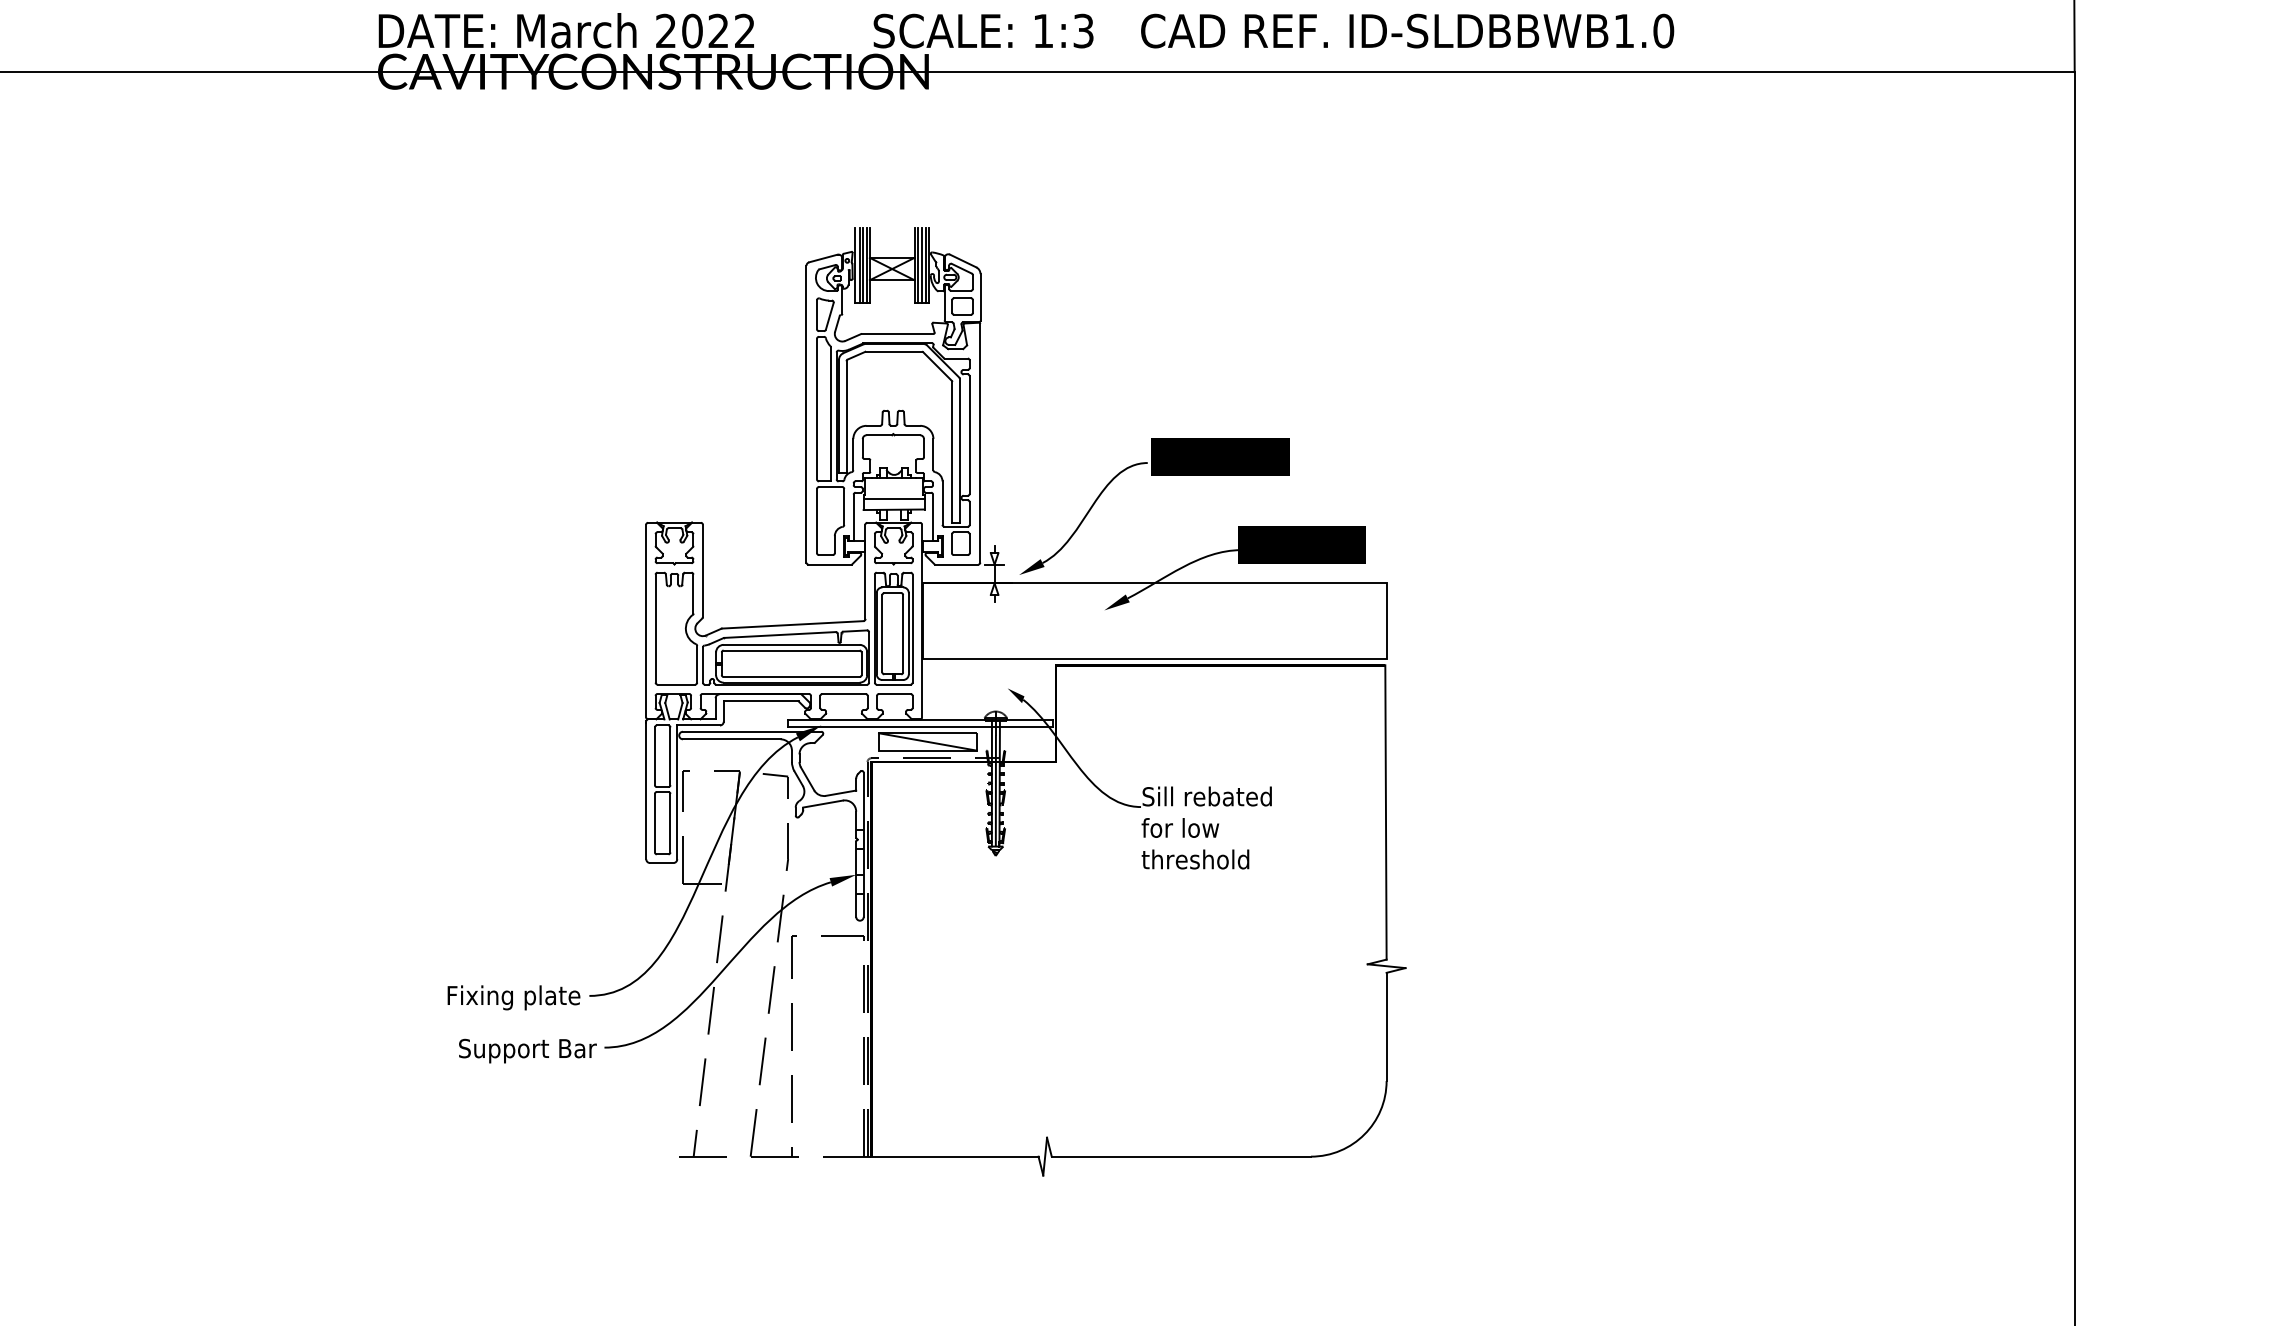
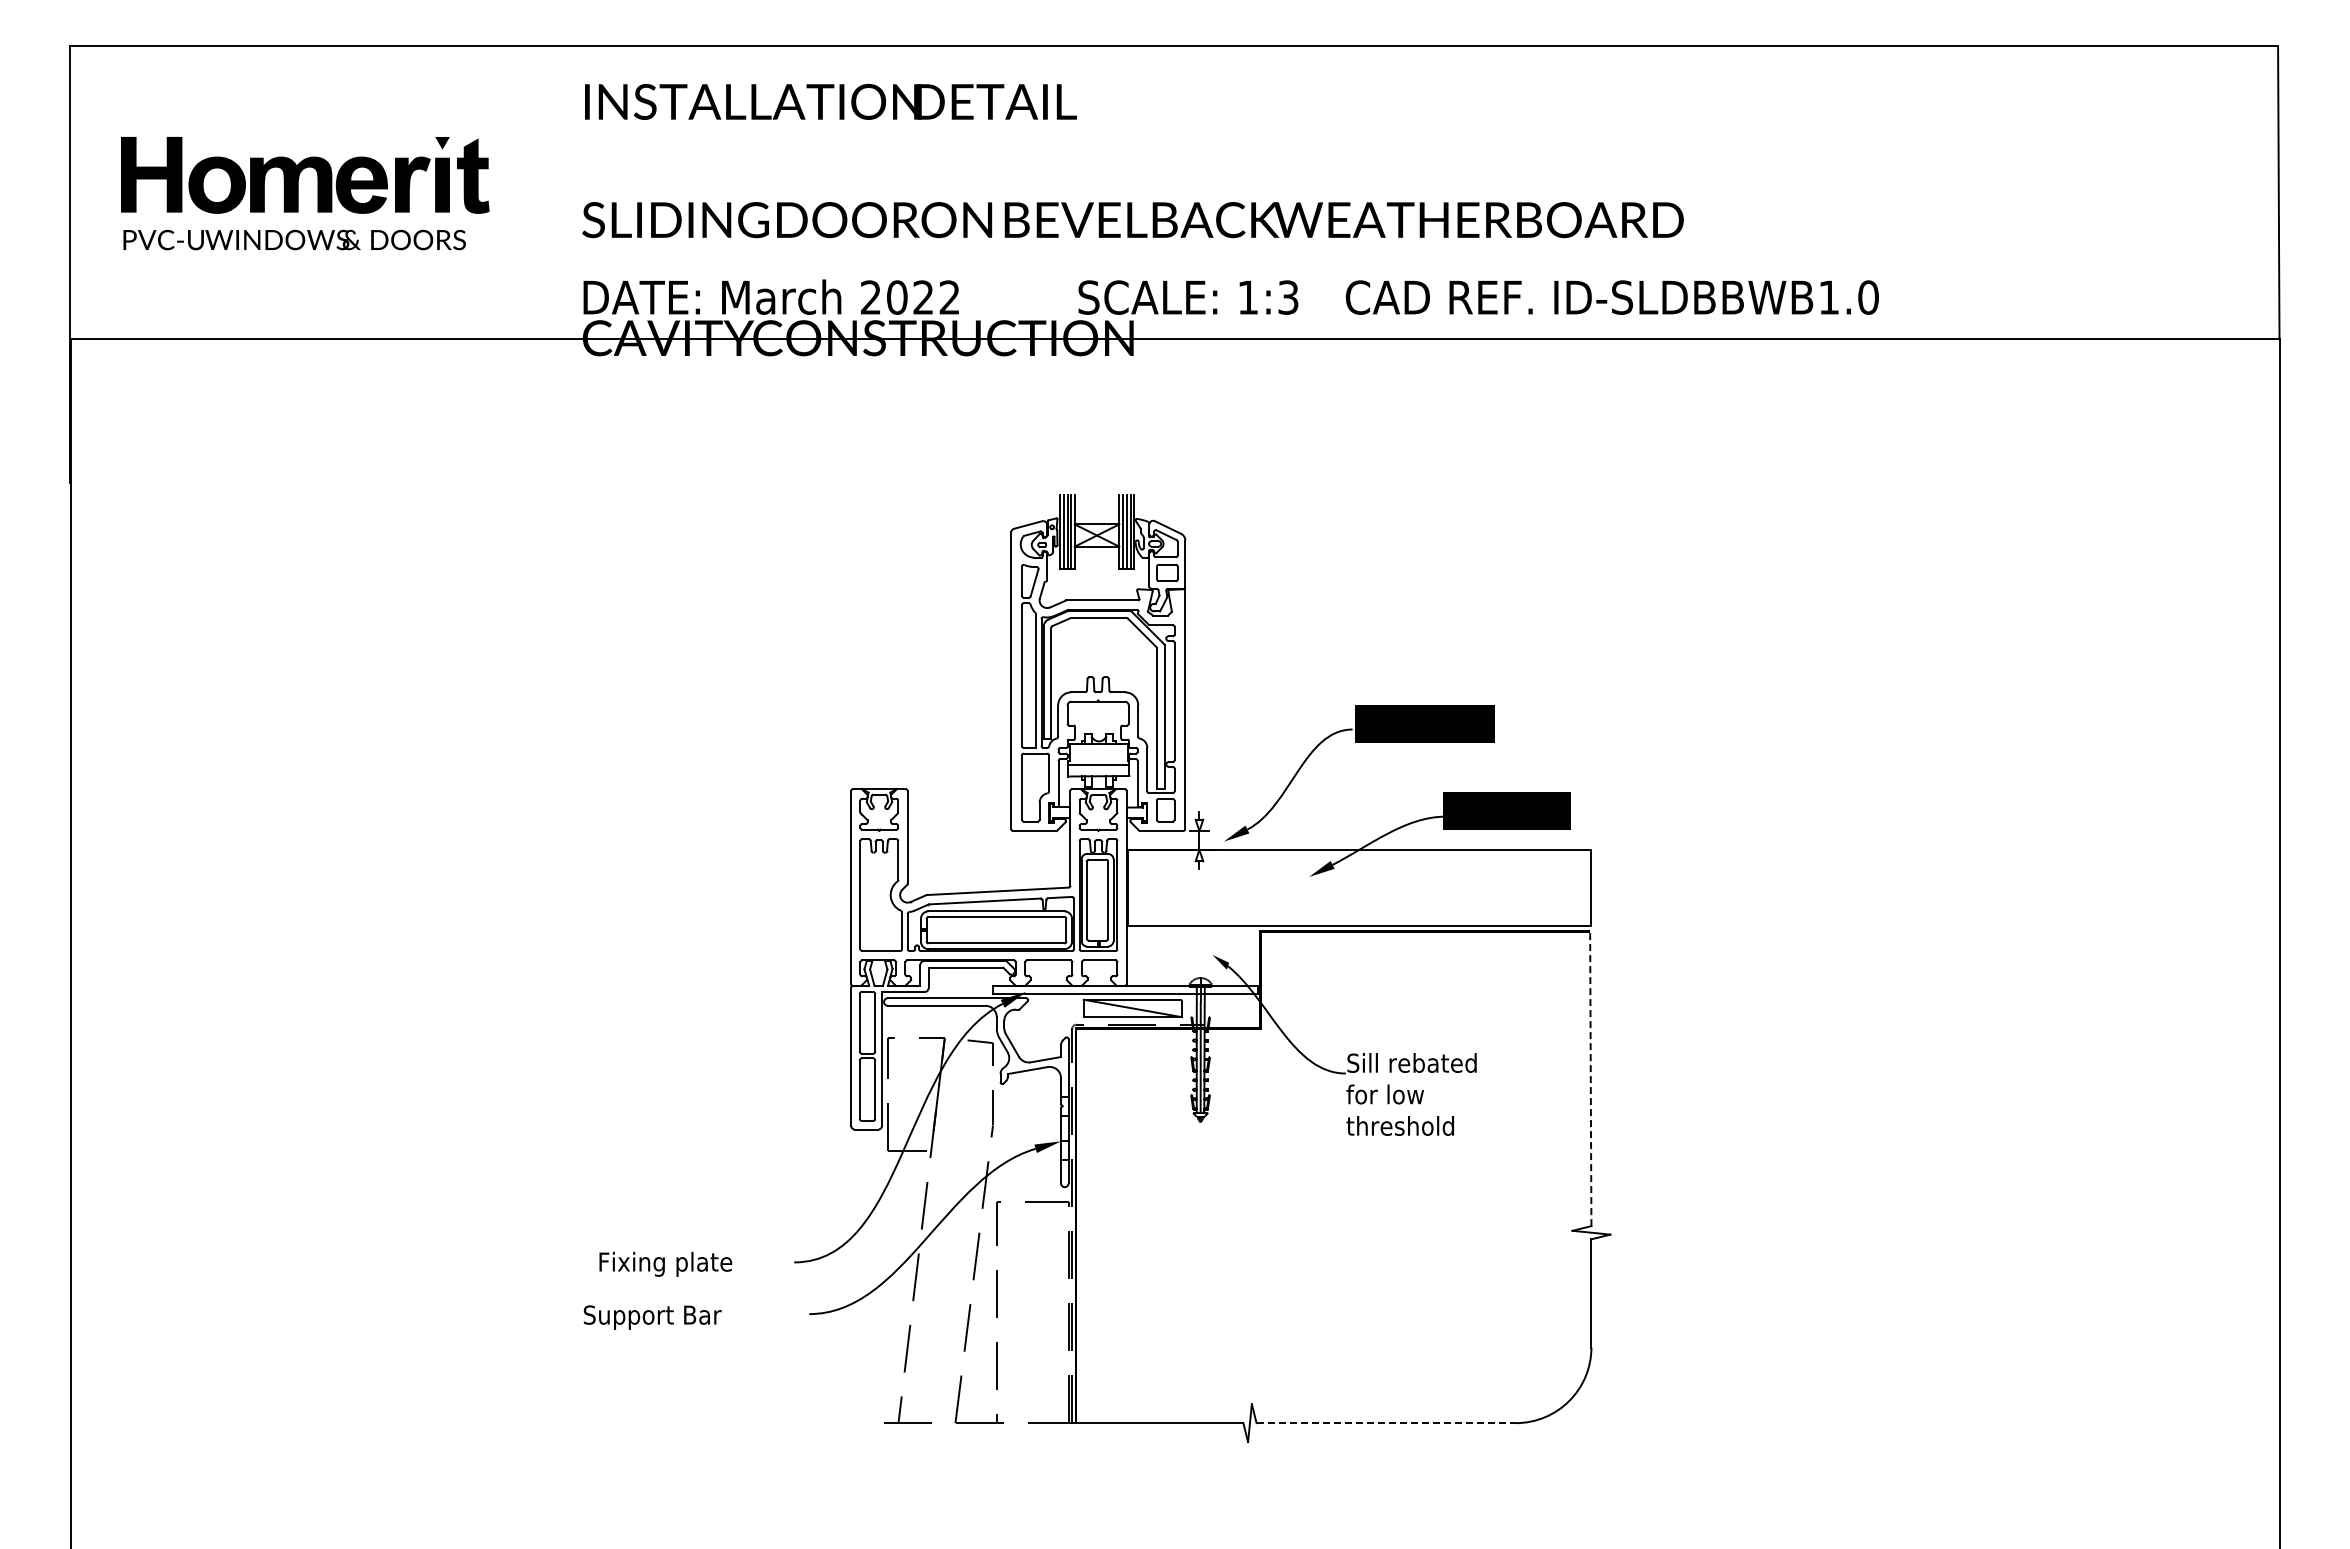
line: (1385, 812) -> (1590, 1078), solid -> dashed
text: (513, 997) -> (665, 1263), moved
text: (527, 1051) -> (652, 1317), moved
line: (1181, 1157) -> (1386, 1423), solid -> dashed

